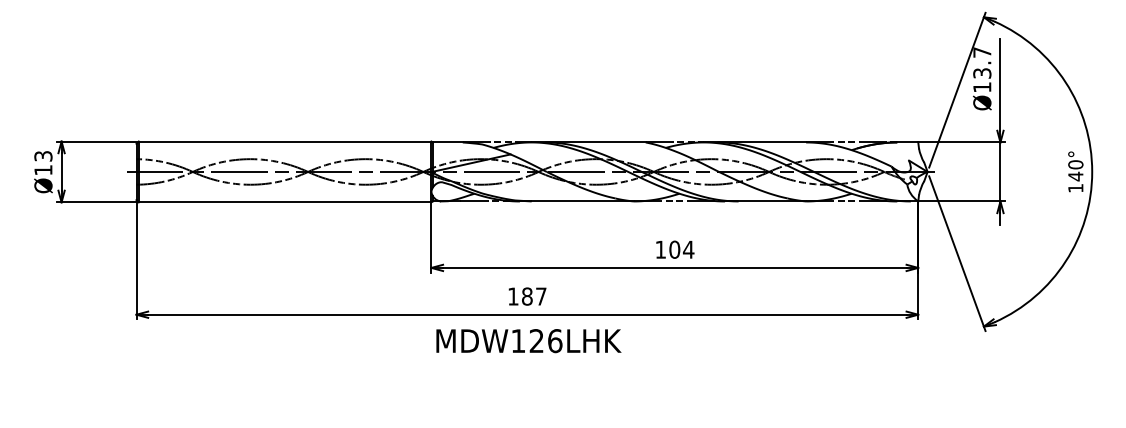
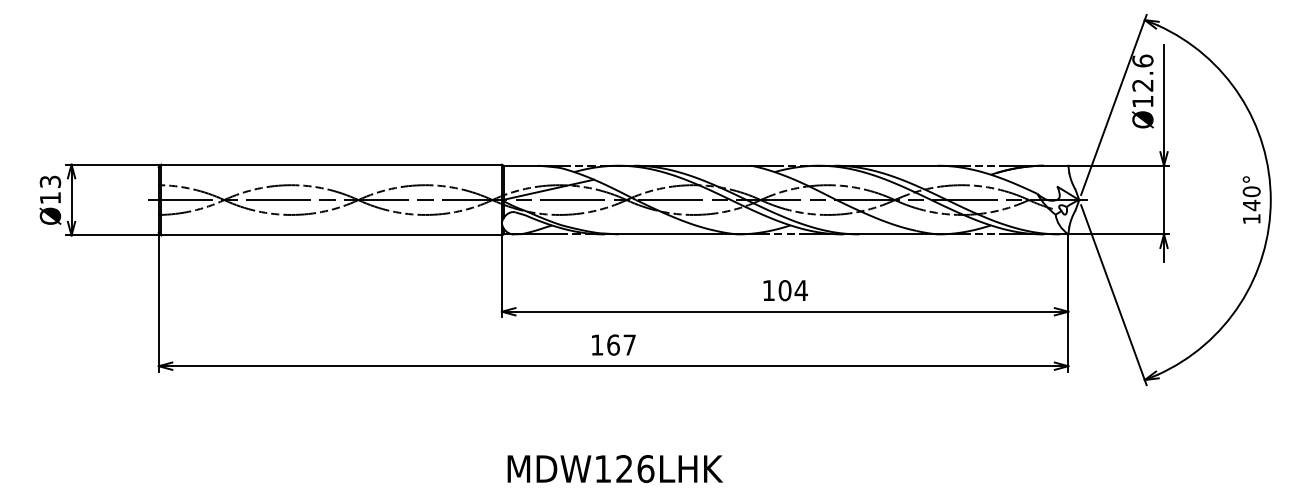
text: (982, 62) -> (1143, 72), Ø13.7 -> Ø12.6
text: (527, 296) -> (613, 344), 187 -> 167
text: (528, 341) -> (614, 469), moved

